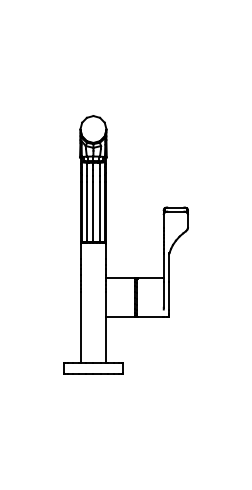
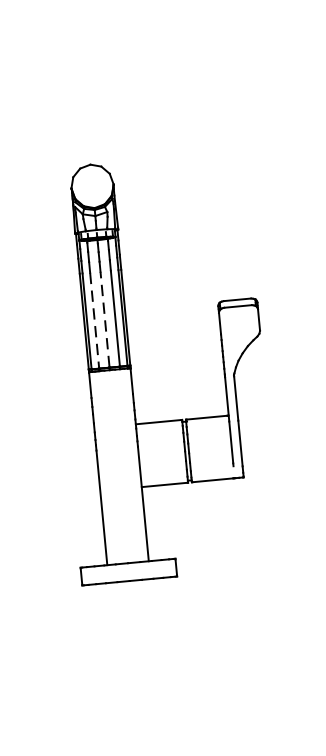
line: (86, 211) -> (93, 319), solid -> dashed
line: (93, 211) -> (105, 318), solid -> dashed

